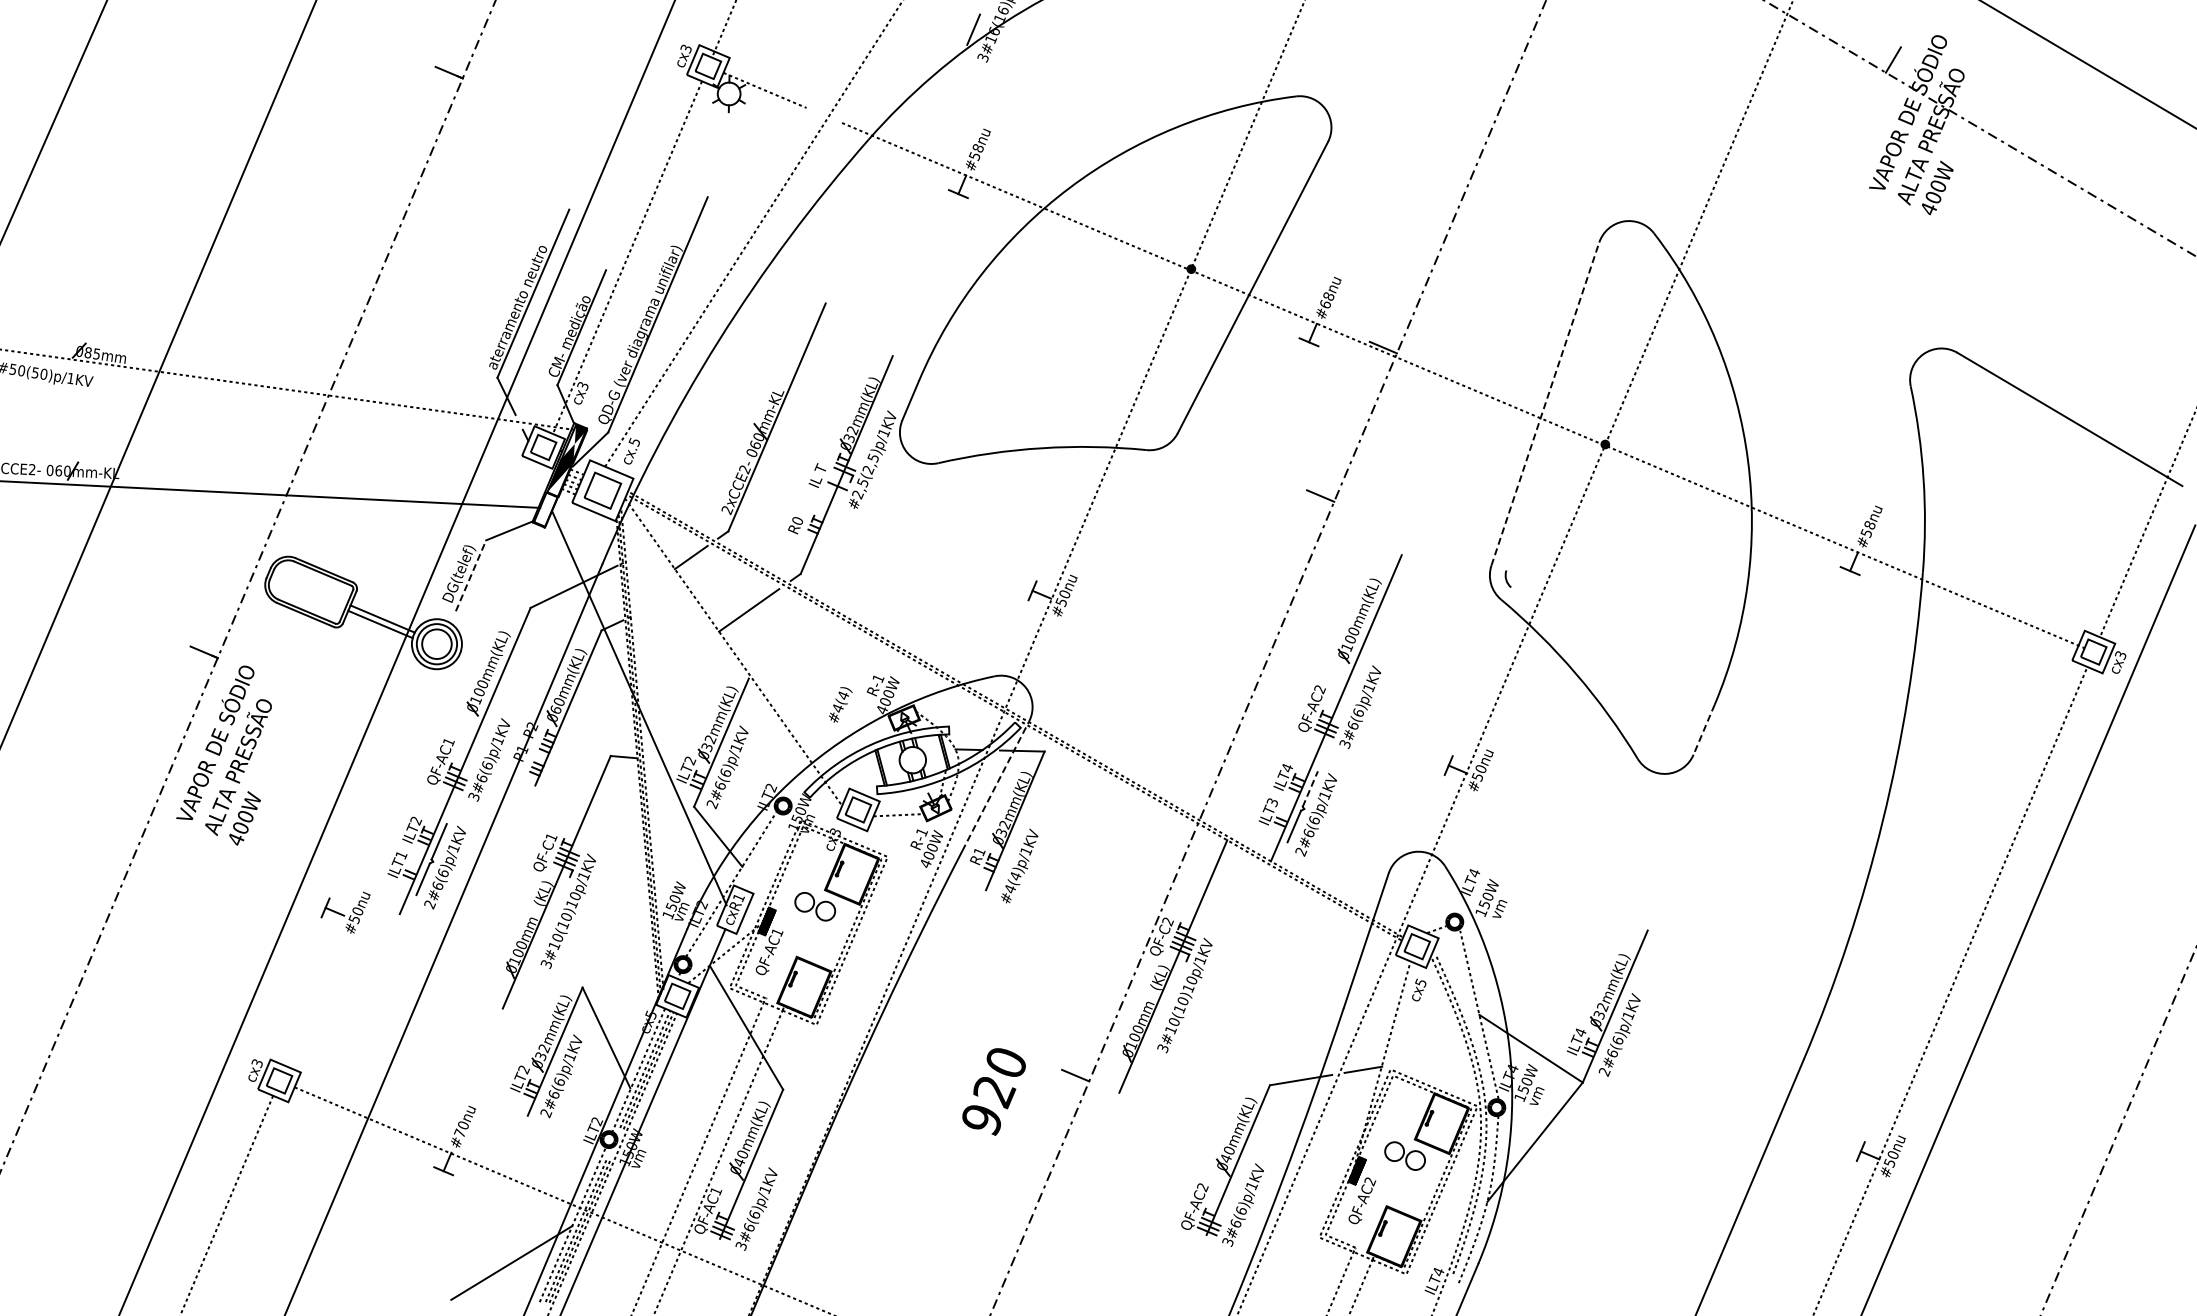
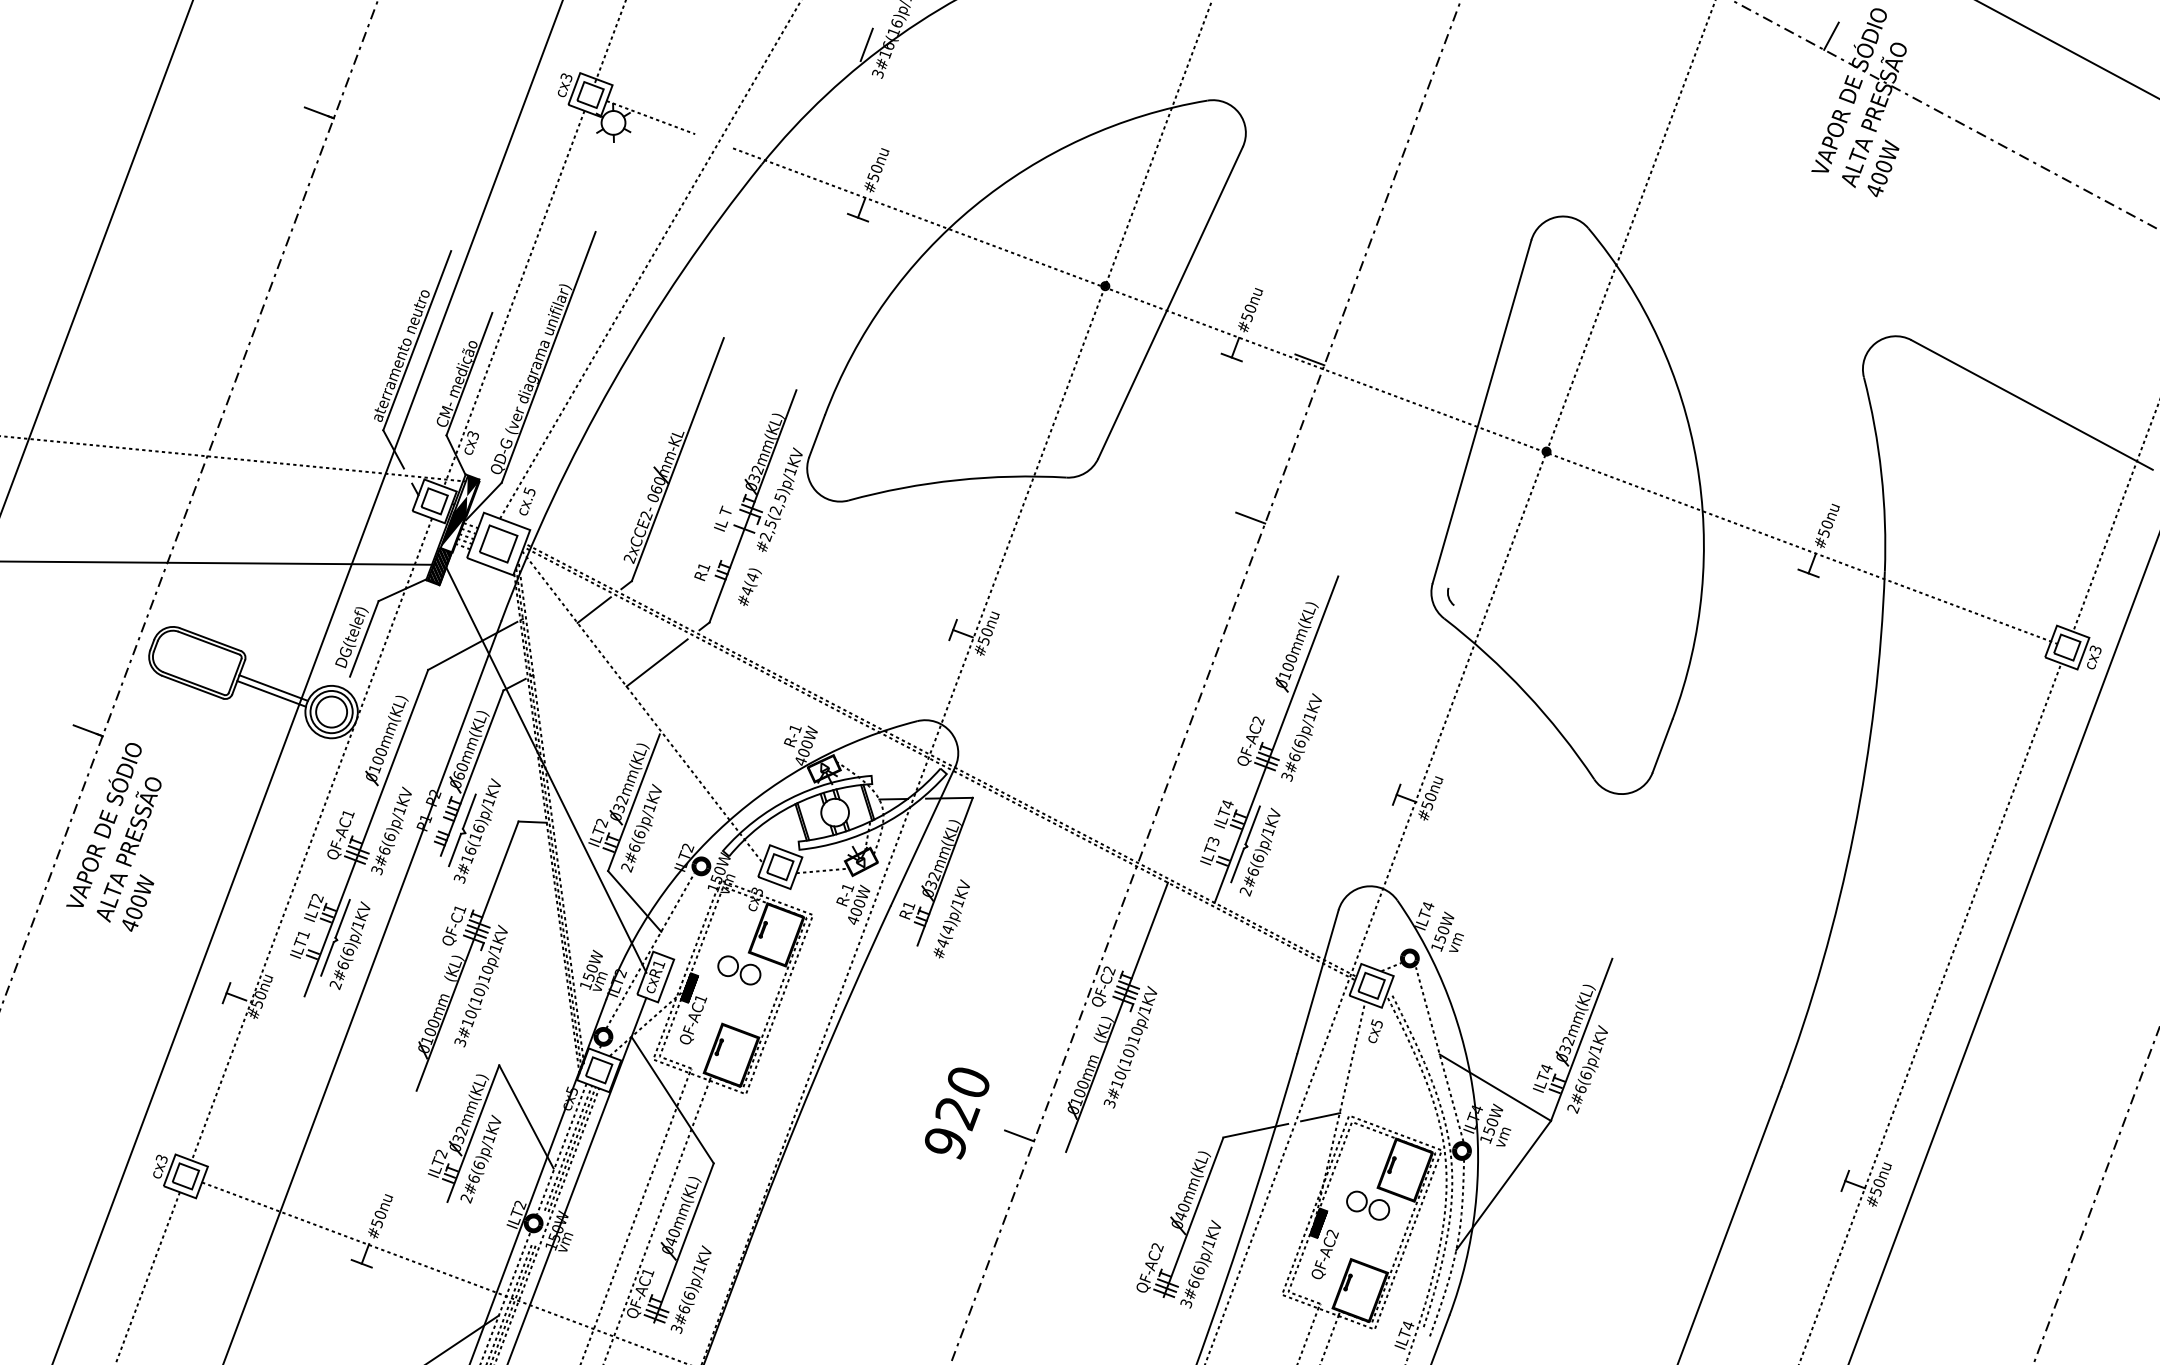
text: (977, 148) -> (876, 169), #58nu -> #50nu
text: (1326, 300) -> (1248, 313), #68nu -> #50nu
line: (1545, 403) -> (1482, 411), dashed -> solid
hatch: (545, 509) -> (439, 566), added
text: (797, 521) -> (703, 567), R0 -> R1
text: (1869, 525) -> (1826, 524), #58nu -> #50nu
line: (471, 575) -> (364, 638), dashed -> solid
text: (840, 704) -> (749, 586), moved
line: (1703, 730) -> (1661, 746), dashed -> solid
part: (568, 763) -> (474, 831), added
line: (412, 764) -> (311, 839), added
line: (995, 786) -> (922, 836), dashed -> solid
line: (1310, 788) -> (1252, 824), dashed -> solid
text: (993, 1091) -> (956, 1113), moved
text: (459, 1133) -> (376, 1223), #70nu -> #50nu

